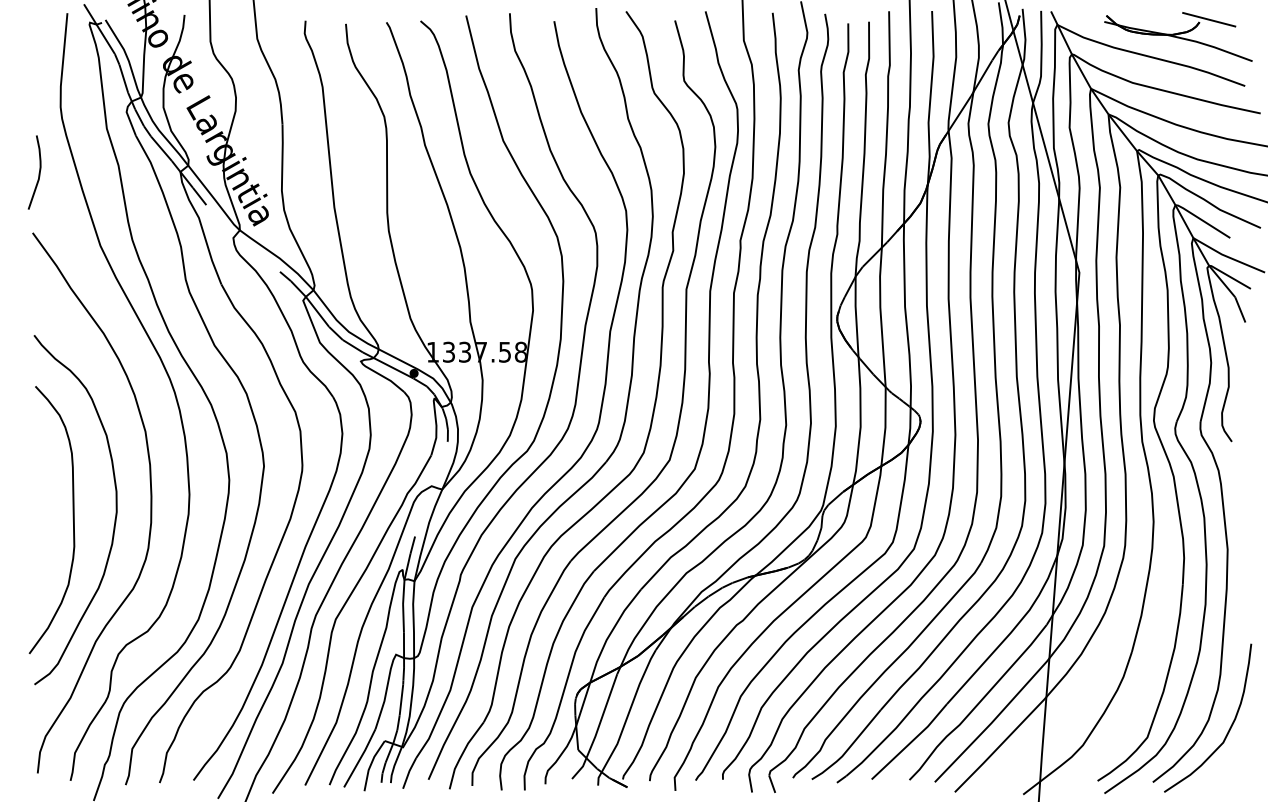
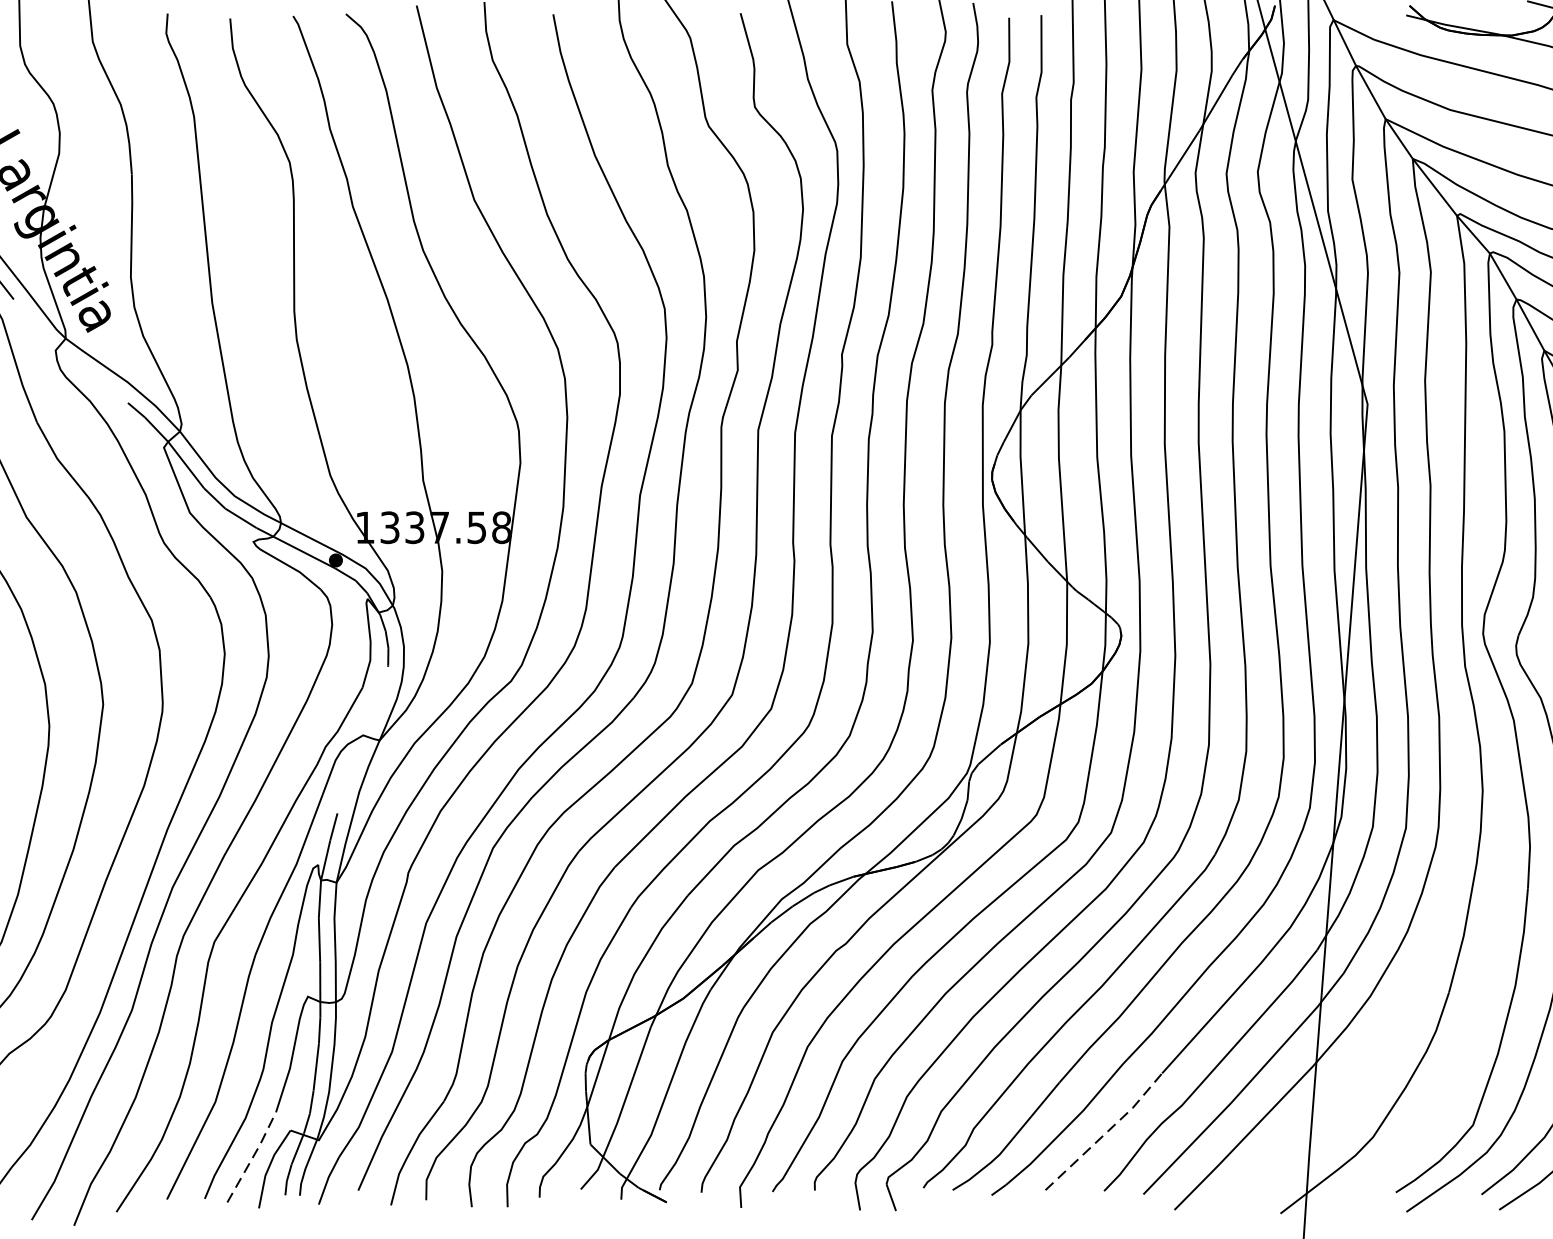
line: (911, 742) -> (1107, 1132), solid -> dashed
line: (360, 758) -> (252, 1157), solid -> dashed

